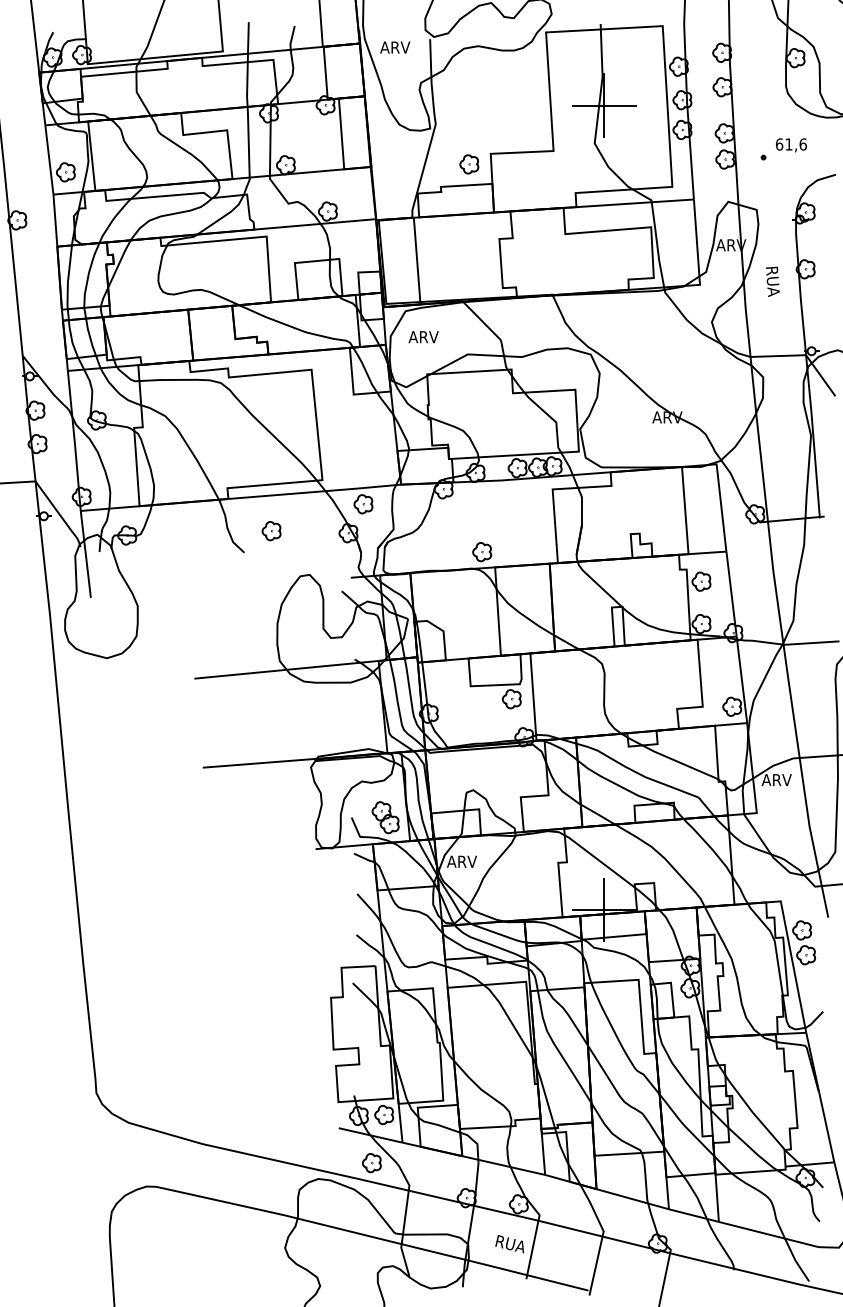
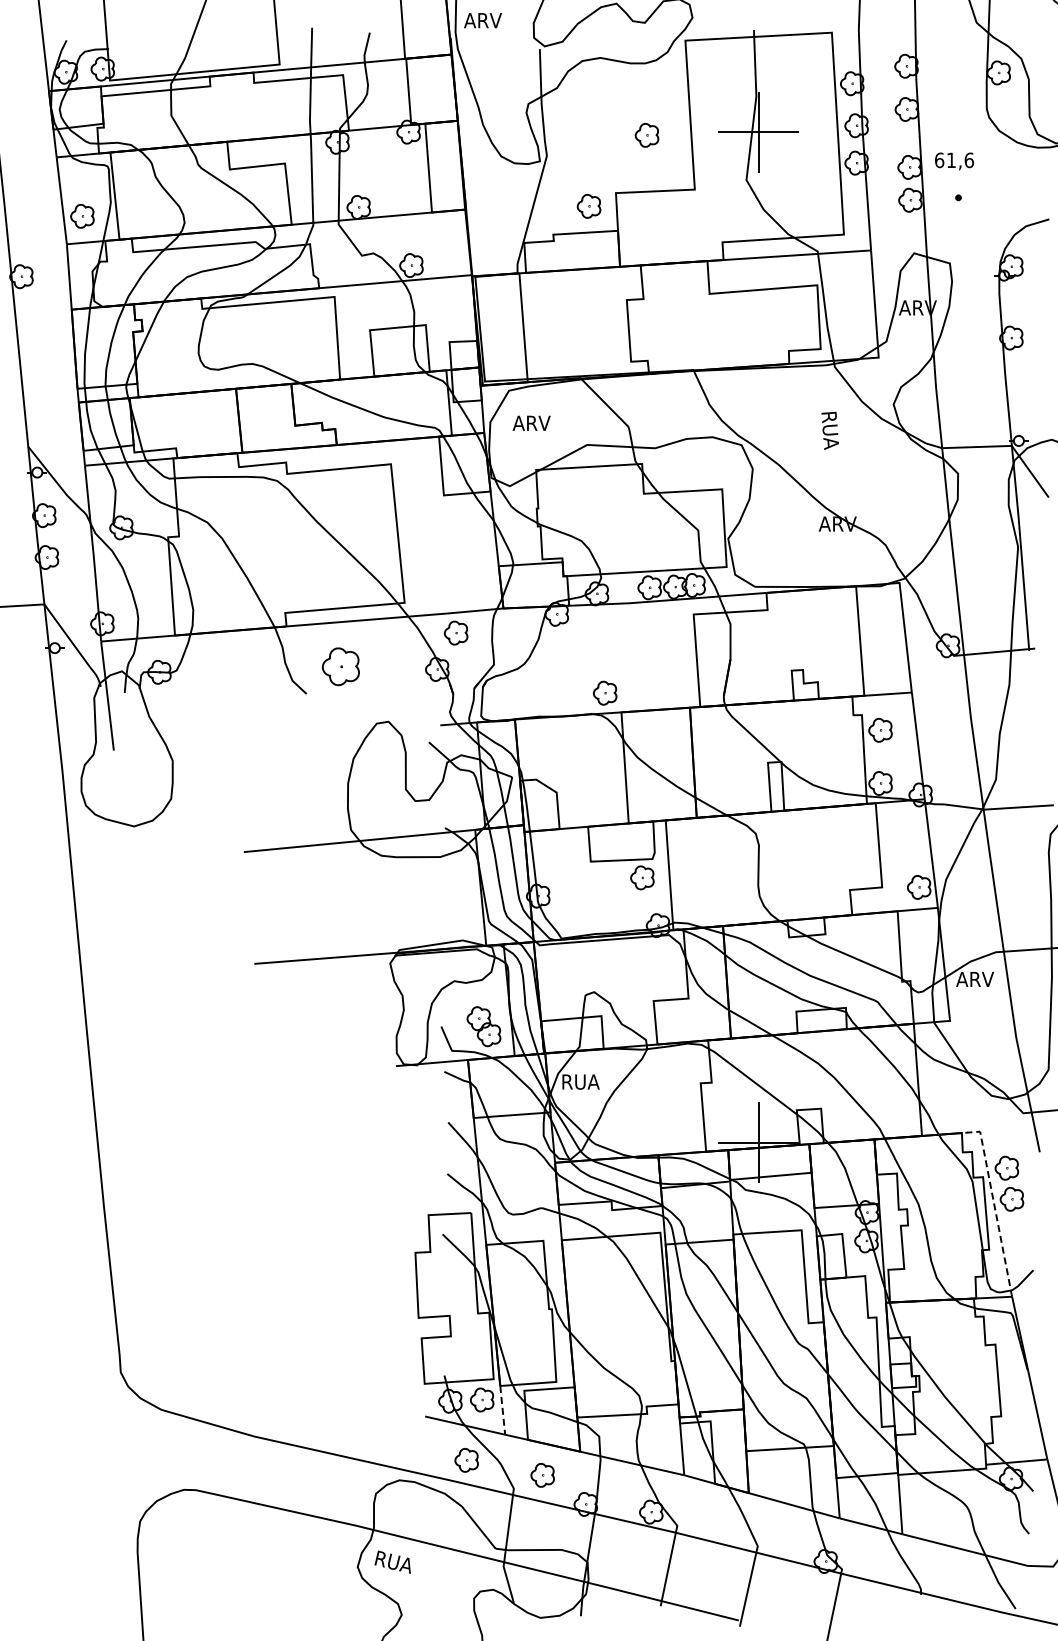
text: (394, 47) -> (482, 20), moved
part: (515, 107) -> (646, 135), added
text: (791, 145) -> (954, 161), moved
text: (772, 281) -> (829, 430), moved
part: (271, 530) -> (340, 666), size x1.6
text: (462, 861) -> (580, 1081), ARV -> RUA
line: (792, 960) -> (994, 1205), solid -> dashed
line: (400, 1123) -> (502, 1410), solid -> dashed
part: (432, 1175) -> (542, 1475), added
text: (509, 1243) -> (392, 1561), moved

